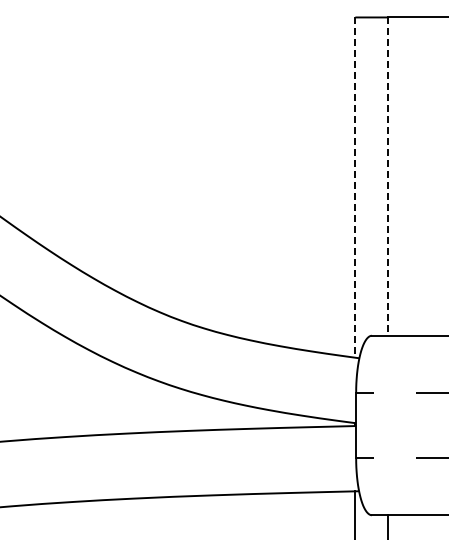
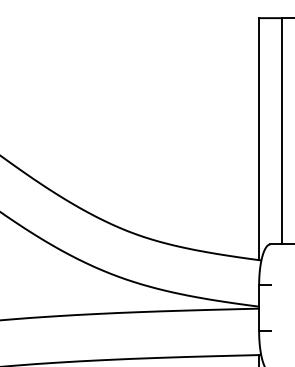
line: (387, 177) -> (281, 131), dashed -> solid
line: (355, 188) -> (258, 139), dashed -> solid

